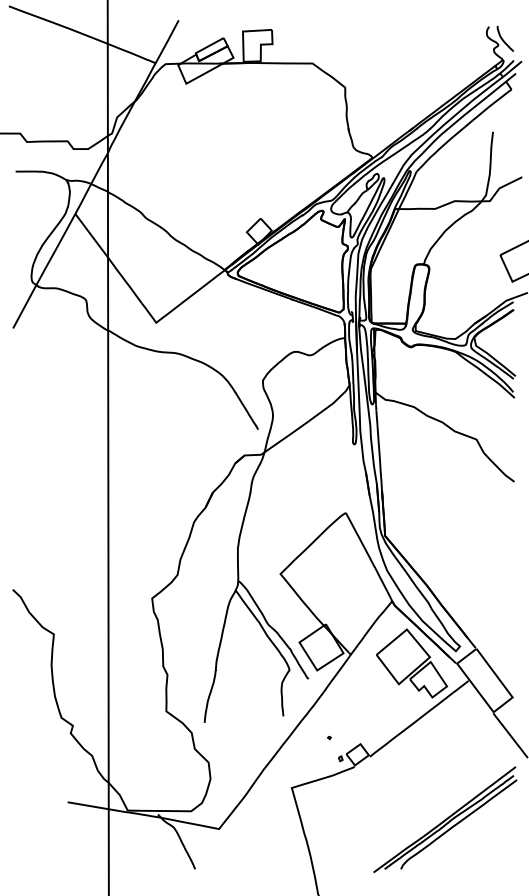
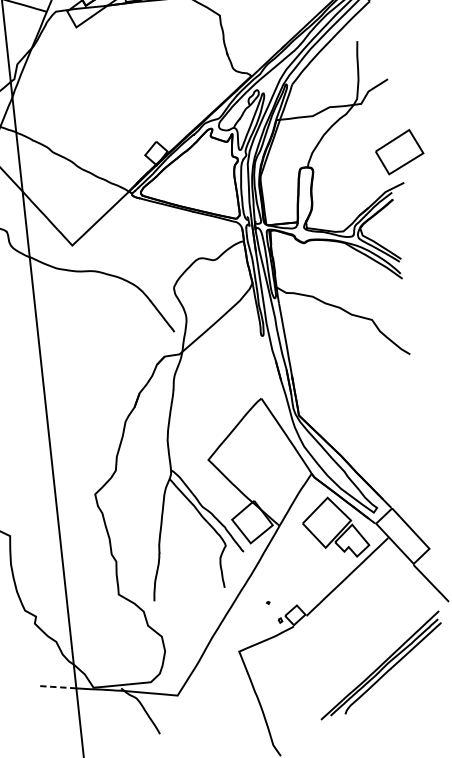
line: (88, 805) -> (57, 686), solid -> dashed

